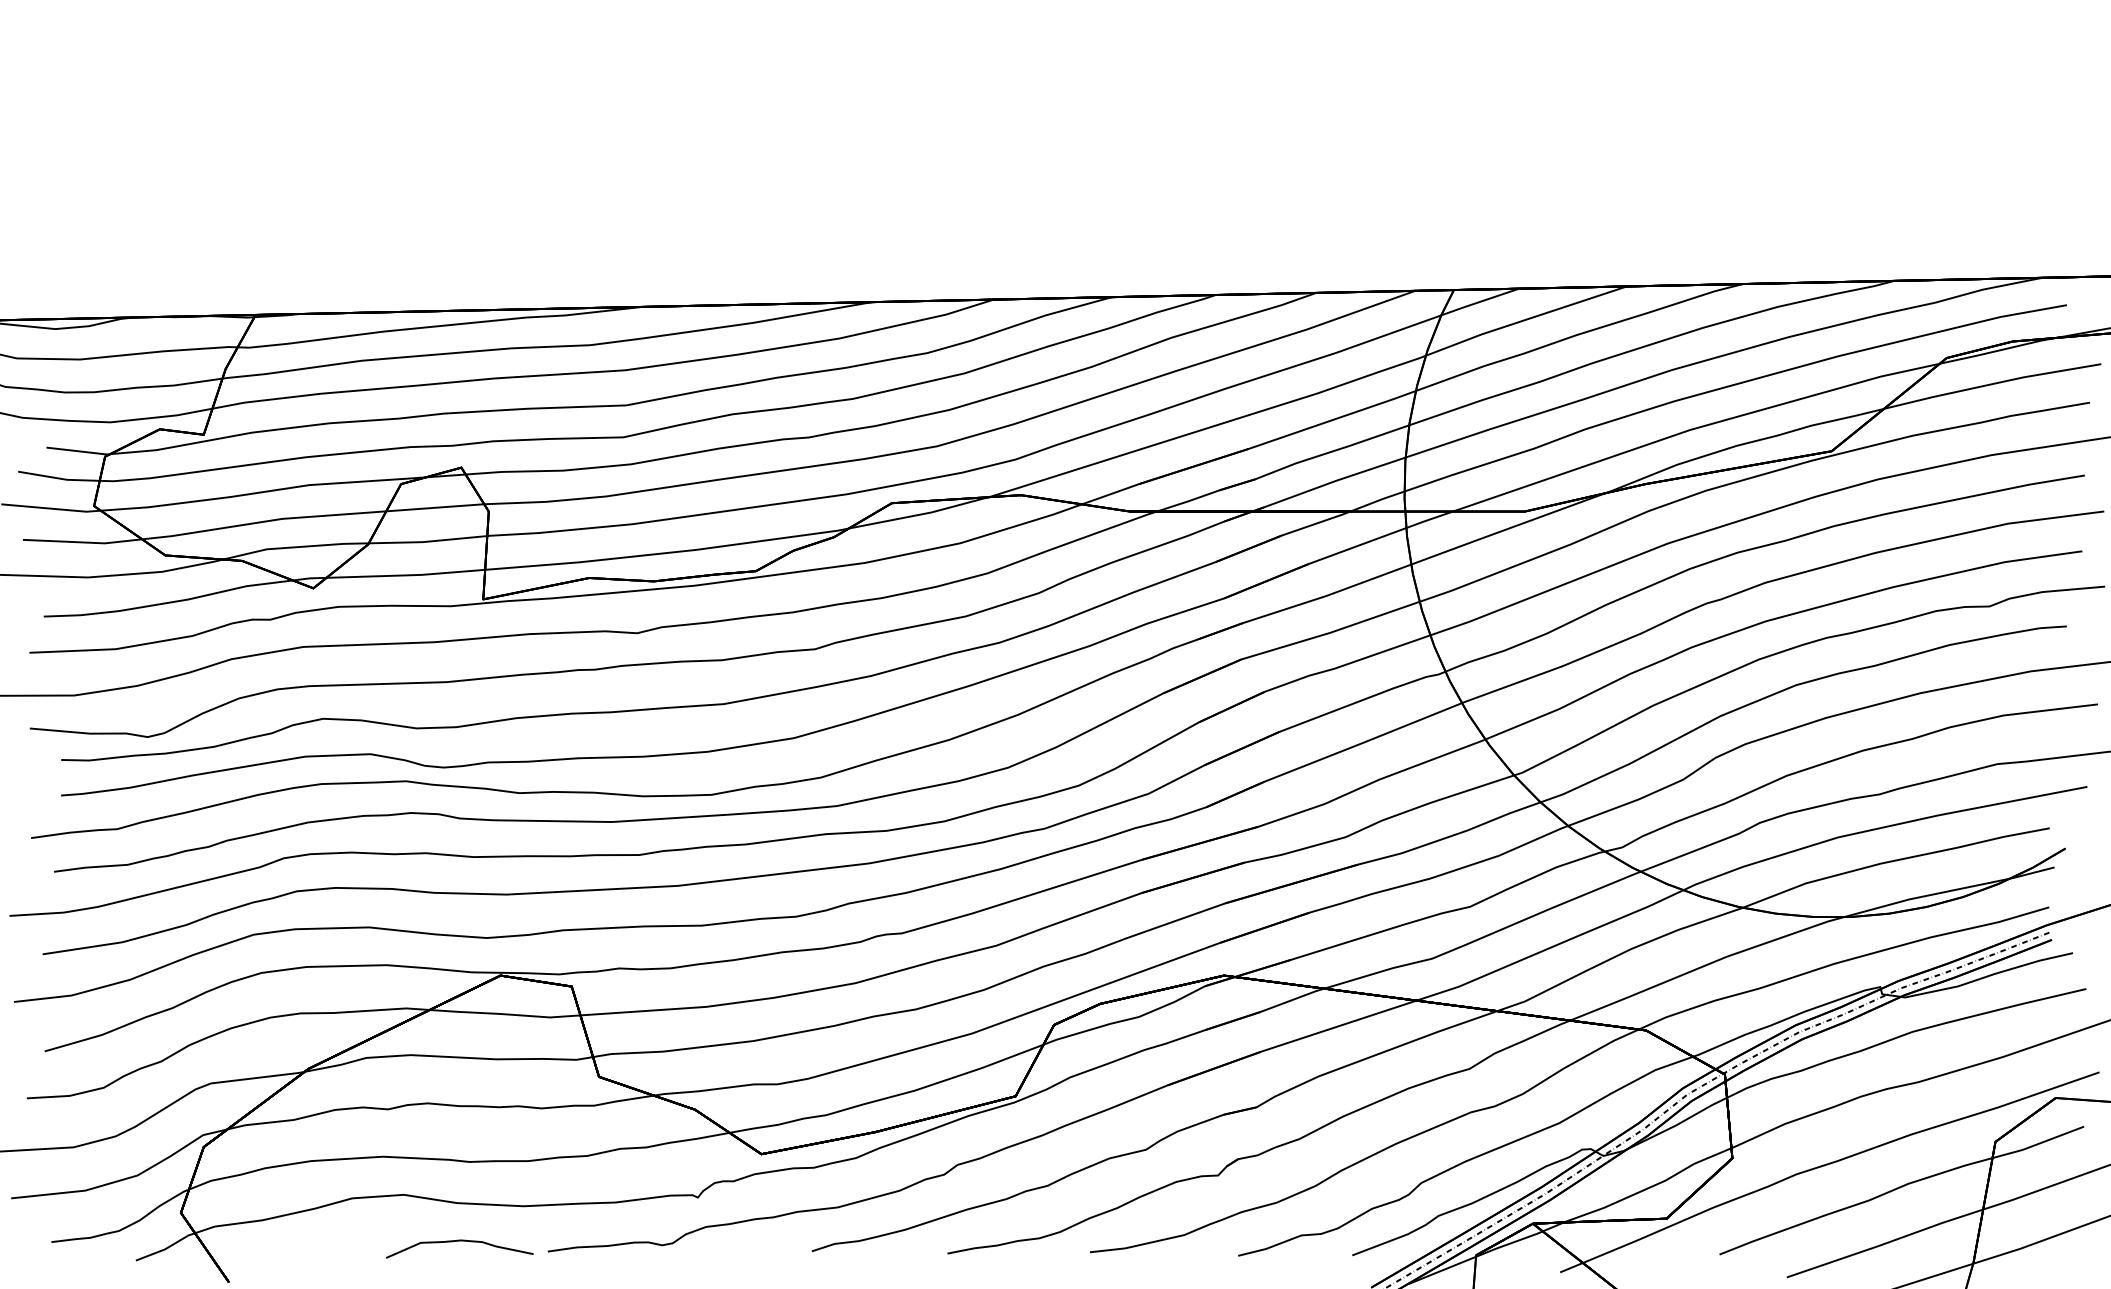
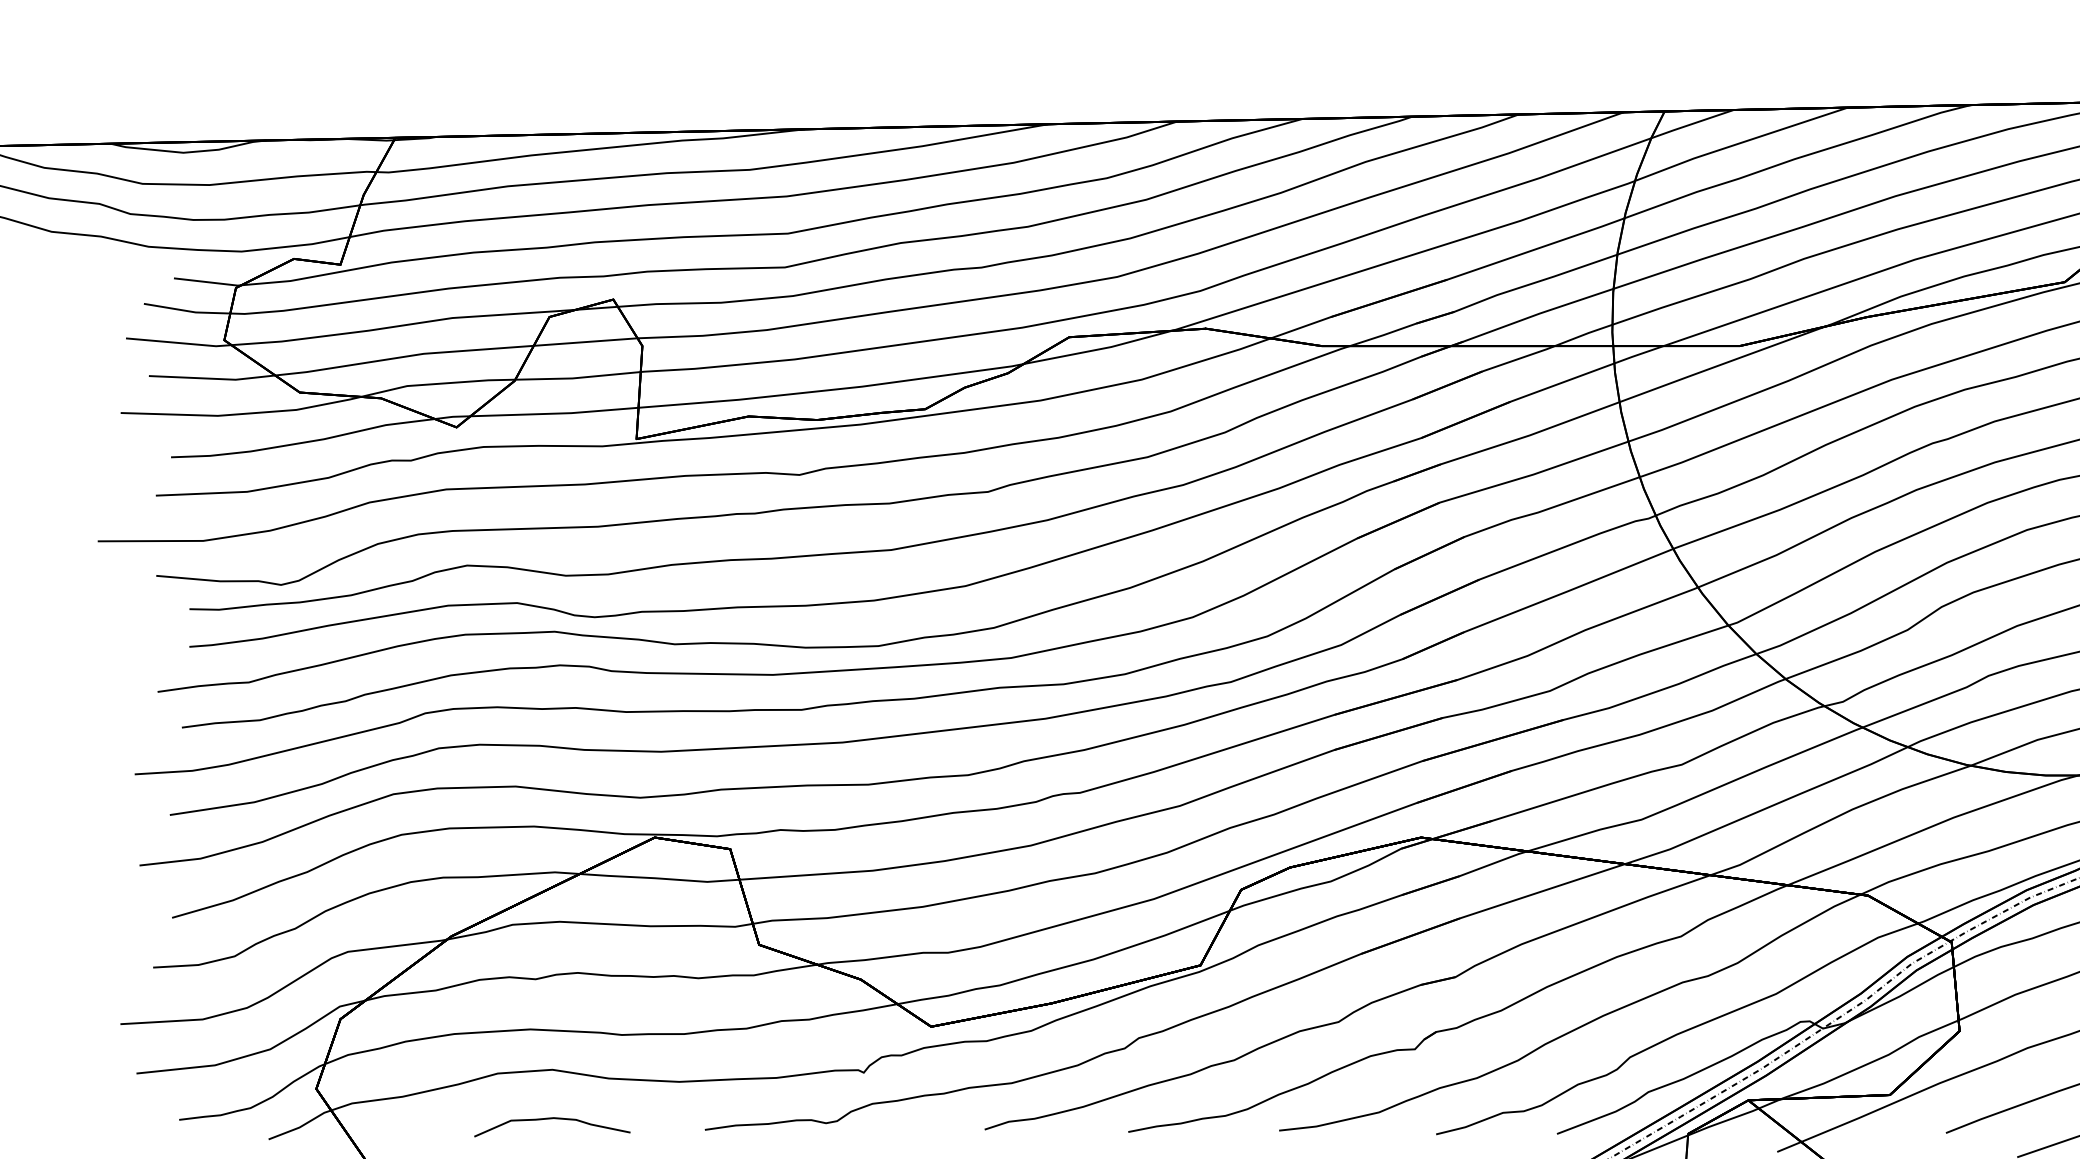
curve: (459, 1241) -> (552, 1119), moved

